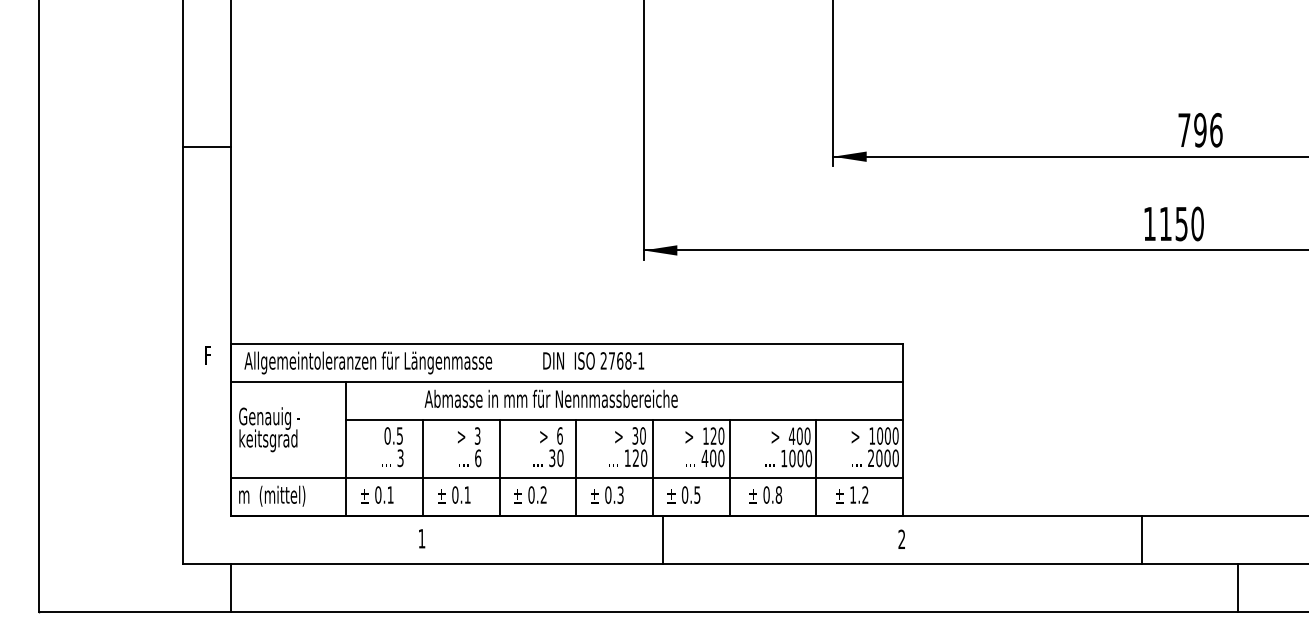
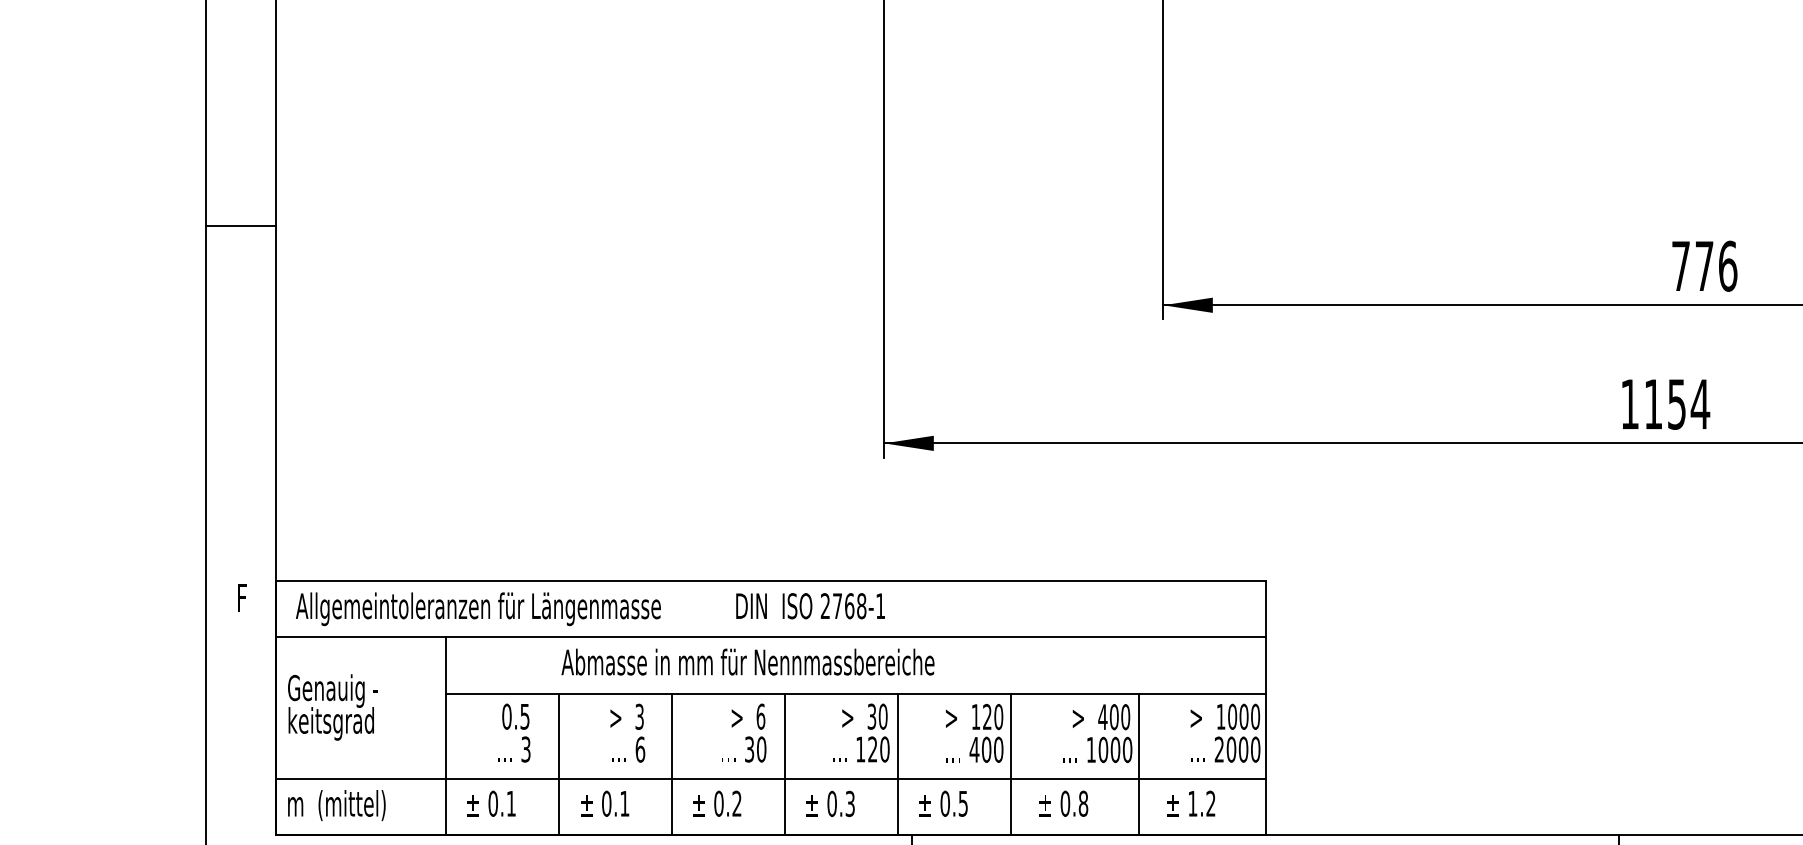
text: (1200, 130) -> (1704, 266), 796 -> 776
line: (207, 147) -> (241, 226), moved
text: (1197, 223) -> (1700, 403), 1150 -> 1154

